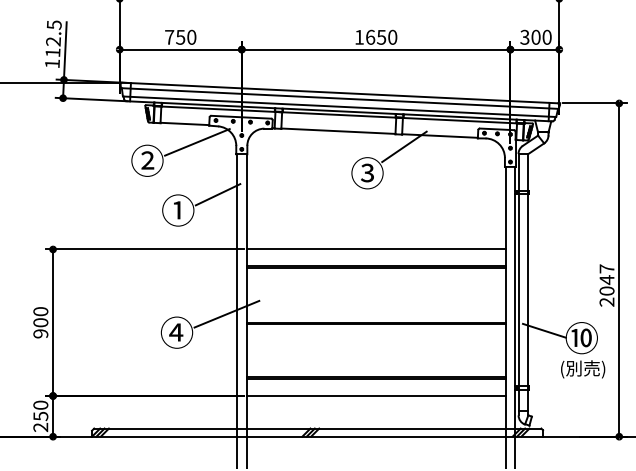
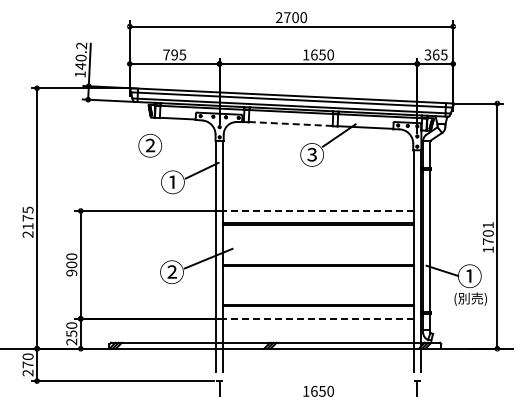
text: (185, 36) -> (178, 54), 750 -> 795
text: (540, 36) -> (439, 54), 300 -> 365
text: (54, 39) -> (81, 56), 112.5 -> 140.2
line: (338, 130) -> (290, 123), solid -> dashed
line: (196, 141) -> (186, 131), removed
line: (374, 250) -> (317, 211), solid -> dashed
text: (605, 285) -> (487, 237), 2047 -> 1701
text: (176, 331) -> (171, 271), ④ -> ②
text: (581, 337) -> (469, 275), ⑩ -> ①
line: (374, 395) -> (317, 318), solid -> dashed

